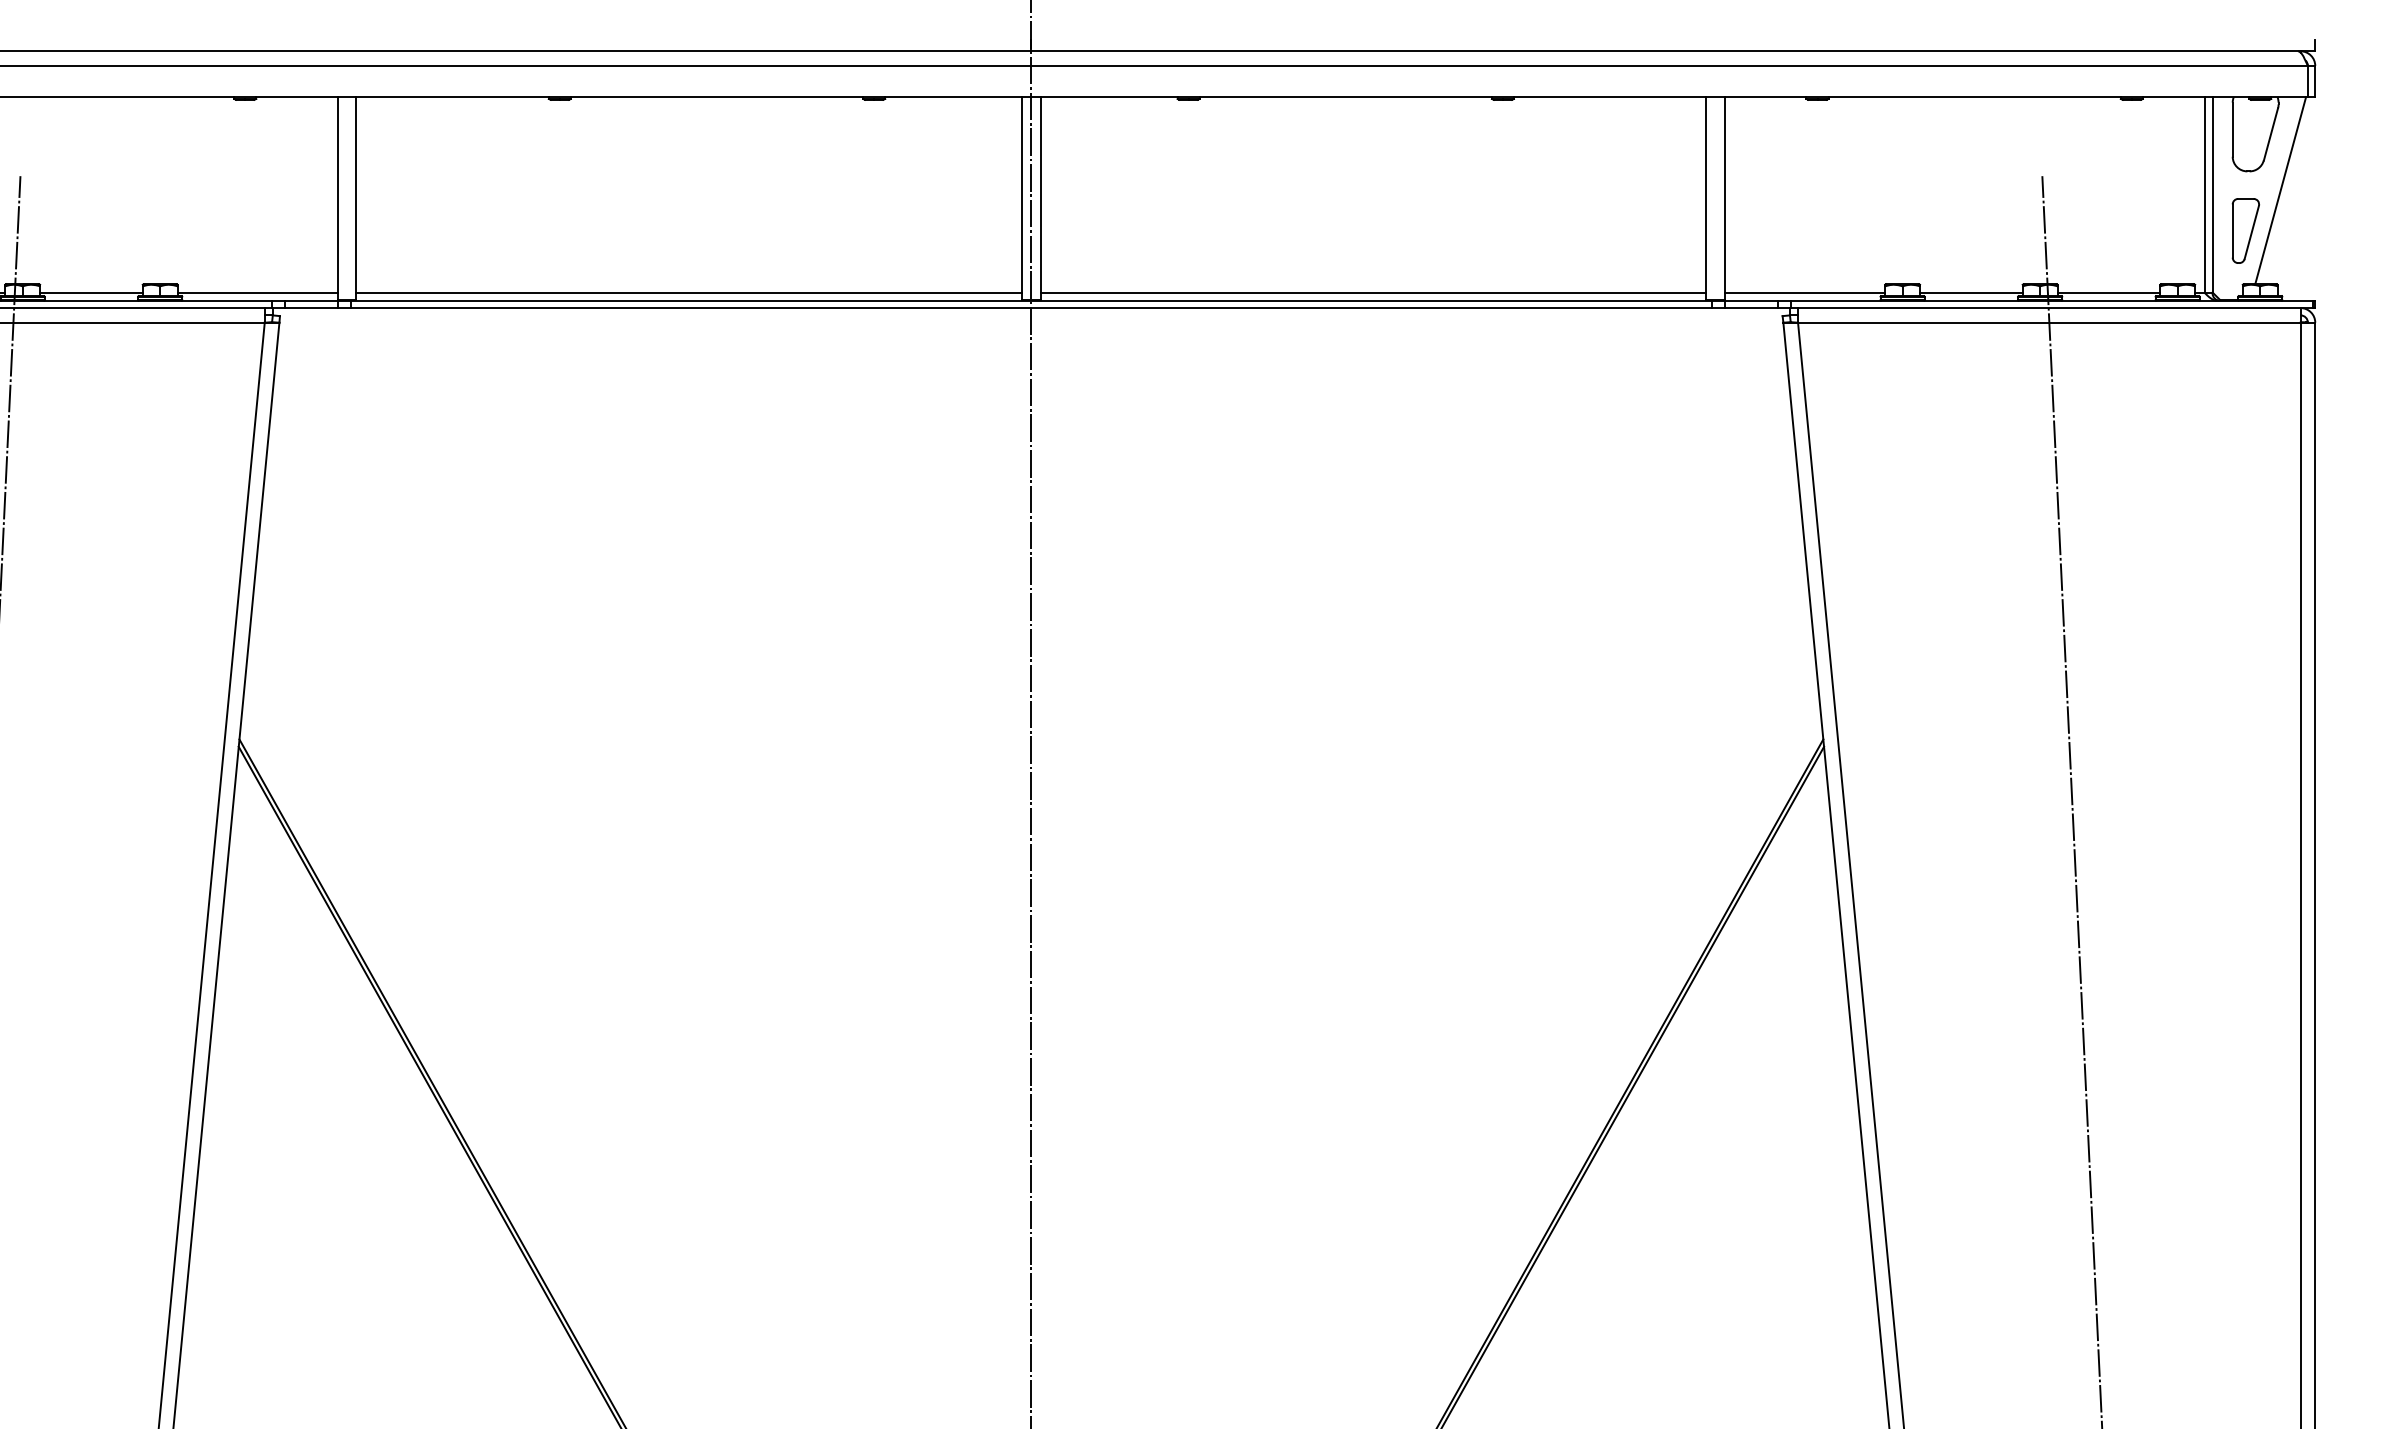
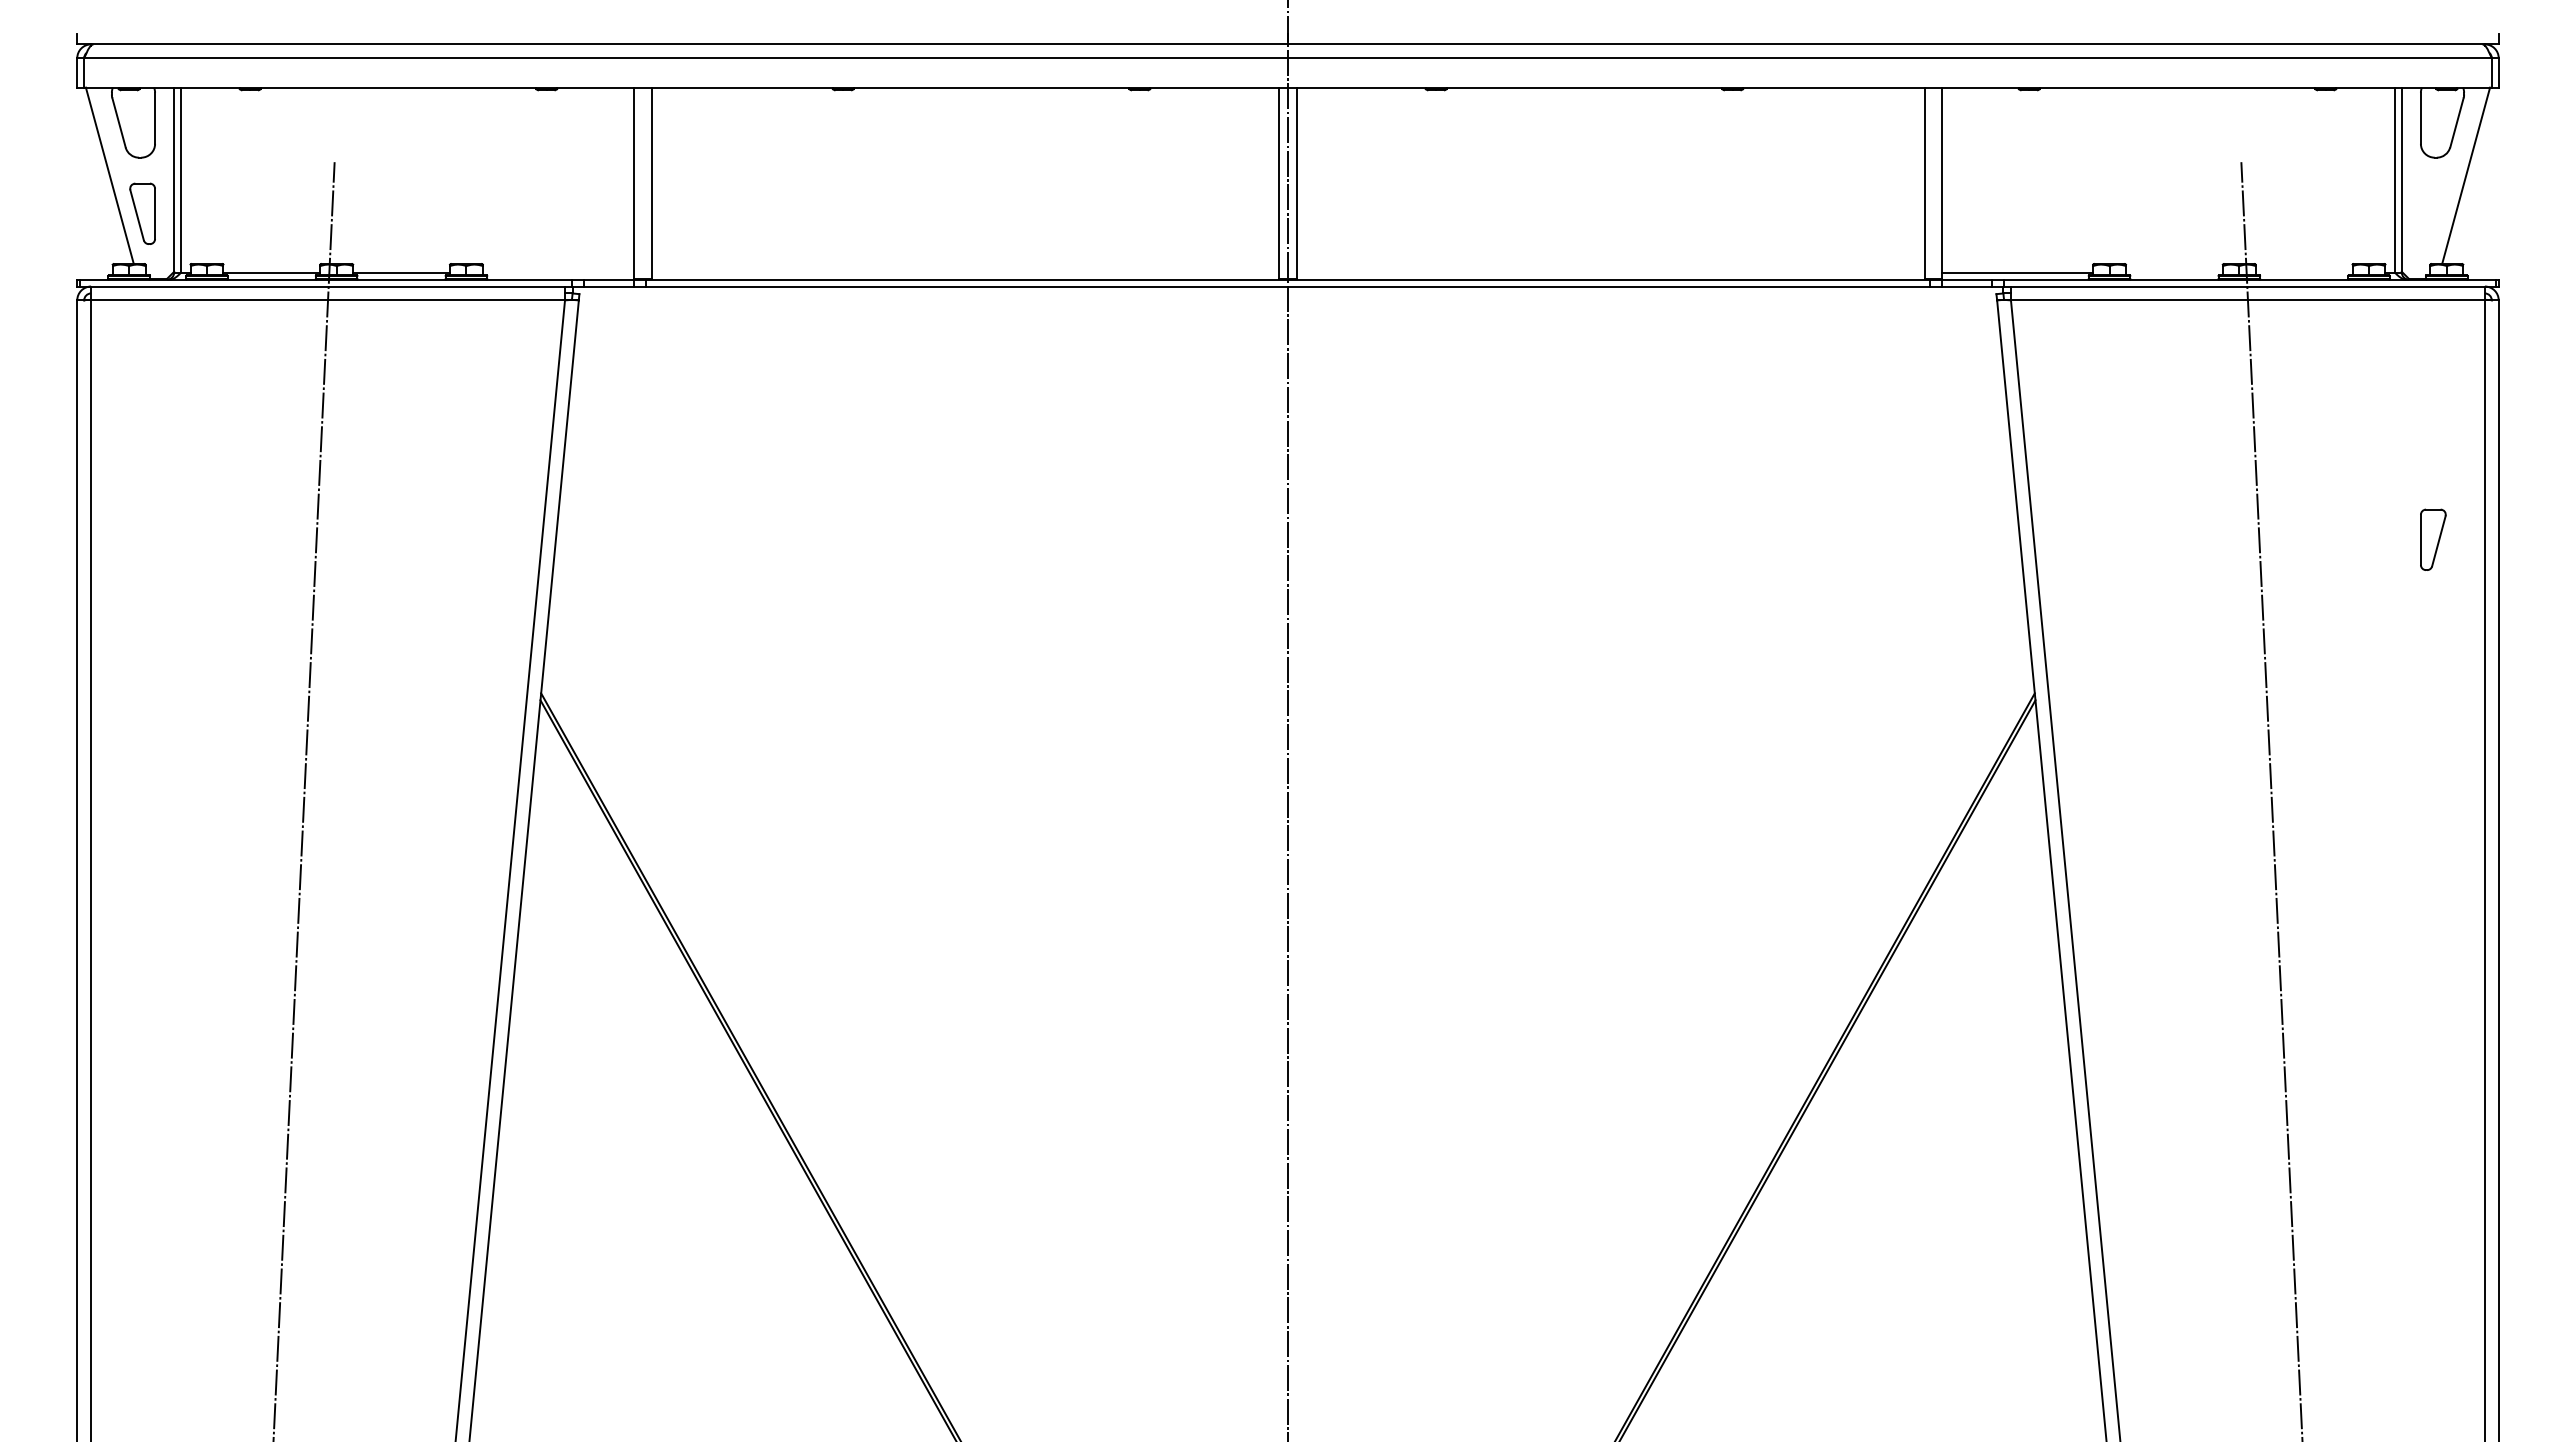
part: (2246, 230) -> (2433, 539), moved
line: (257, 293) -> (558, 272), removed
line: (689, 293) -> (965, 272), removed
line: (1373, 293) -> (1610, 272), removed
line: (1971, 293) -> (2174, 272), removed
line: (2108, 293) -> (2303, 272), removed

